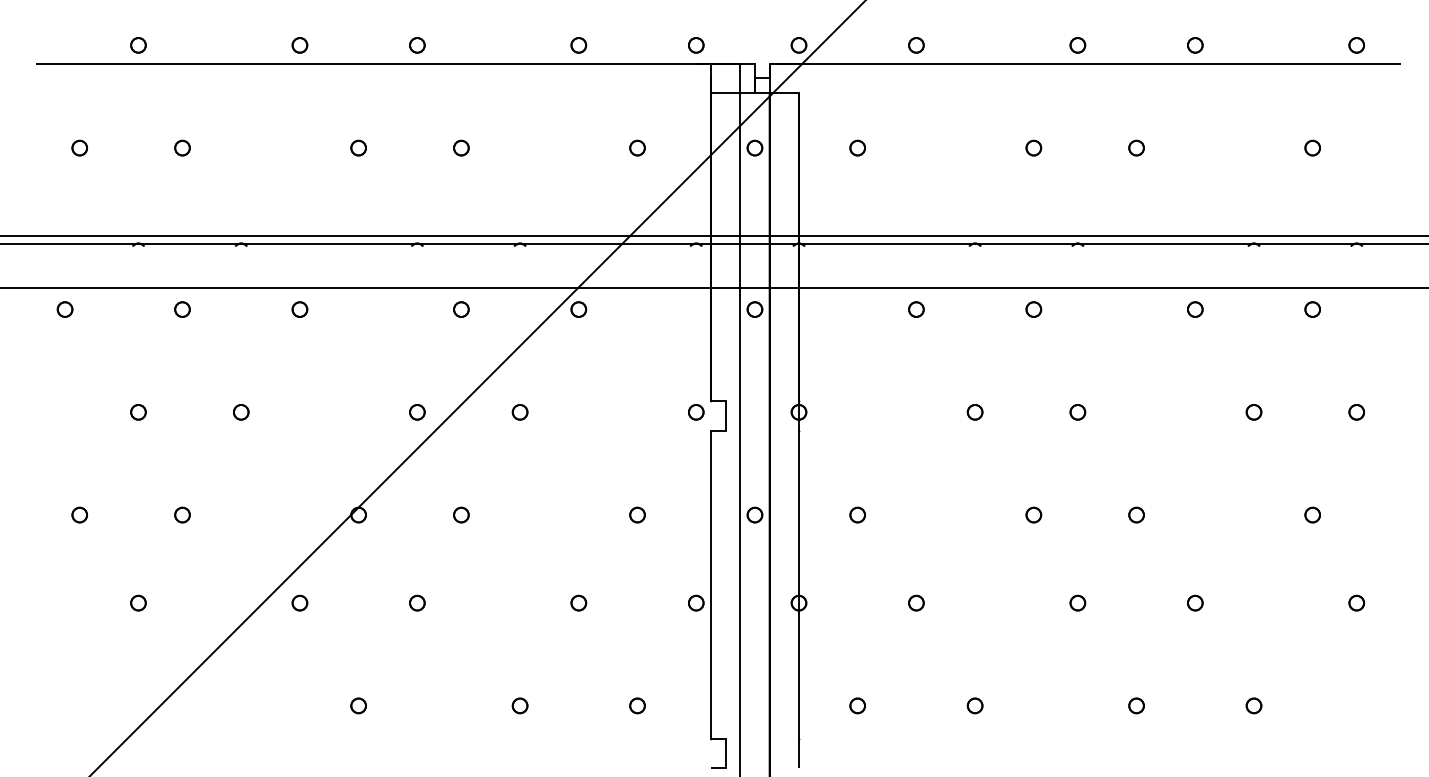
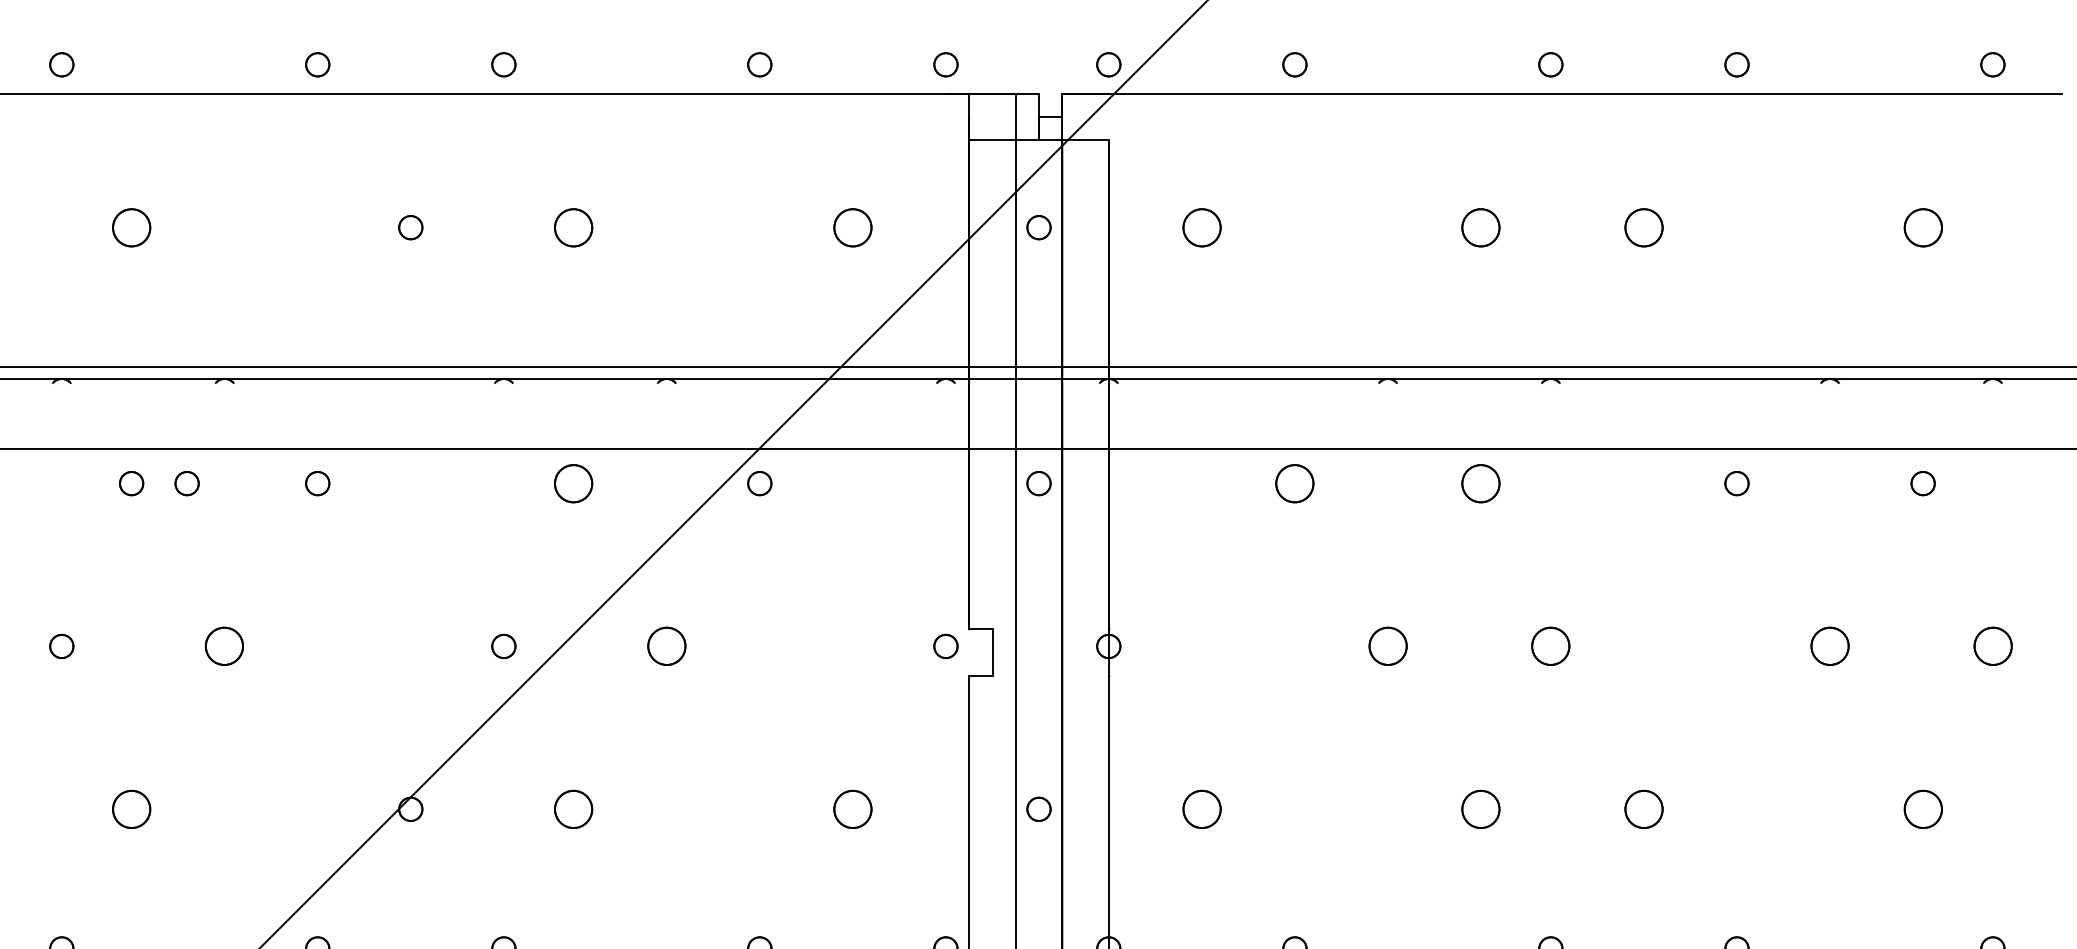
part: (182, 147) -> (131, 226), size x1.6
part: (461, 147) -> (573, 226), size x1.6
part: (637, 147) -> (852, 226), size x1.6
part: (857, 147) -> (1201, 226), size x1.6
part: (1033, 147) -> (1480, 226), size x1.6
part: (1136, 147) -> (1643, 226), size x1.6
part: (1312, 147) -> (1922, 226), size x1.6
part: (217, 309) -> (187, 483), added
part: (461, 309) -> (573, 483), size x1.6
part: (916, 309) -> (1295, 483), size x1.6
part: (1033, 309) -> (1480, 483), size x1.6
part: (241, 412) -> (225, 646), size x1.6
part: (519, 412) -> (665, 646), size x1.6
part: (974, 412) -> (1387, 646), size x1.6
part: (1077, 412) -> (1550, 646), size x1.6
part: (1253, 412) -> (1829, 646), size x1.6
part: (1356, 412) -> (1992, 646), size x1.6
part: (182, 514) -> (131, 808), size x1.6
part: (461, 514) -> (573, 808), size x1.6
part: (637, 514) -> (852, 808), size x1.6
part: (857, 514) -> (1201, 808), size x1.6
part: (1033, 514) -> (1480, 808), size x1.6
part: (1136, 514) -> (1643, 808), size x1.6
part: (1312, 514) -> (1922, 808), size x1.6

